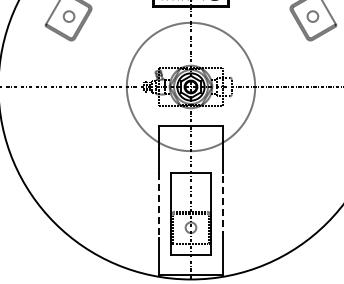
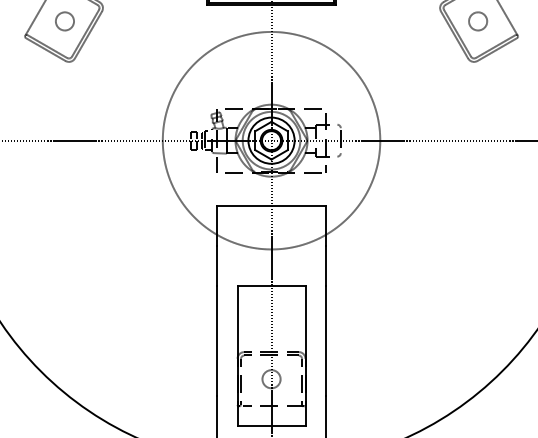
line: (223, 204) -> (326, 339), dashed -> solid
line: (158, 205) -> (216, 341), dashed -> solid

